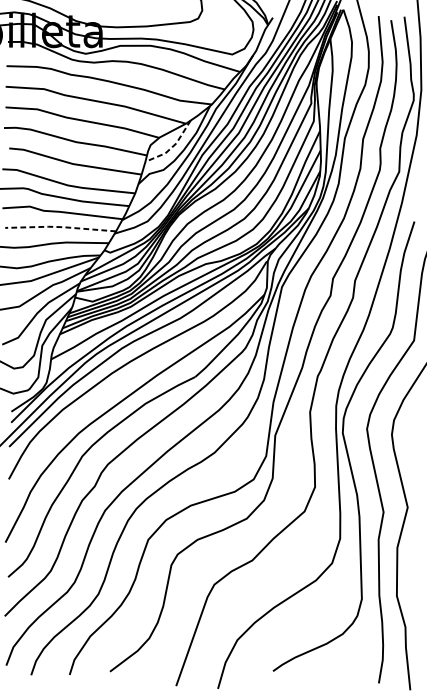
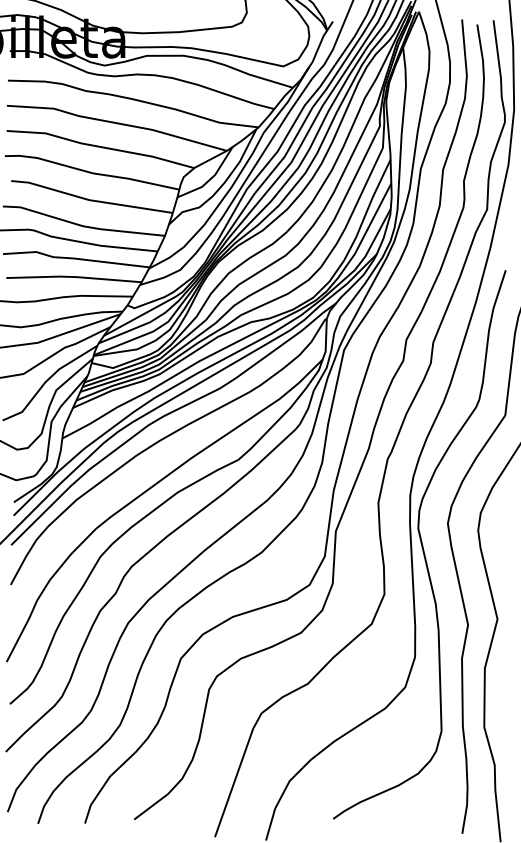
line: (172, 147) -> (210, 179), dashed -> solid
line: (60, 227) -> (73, 277), dashed -> solid

